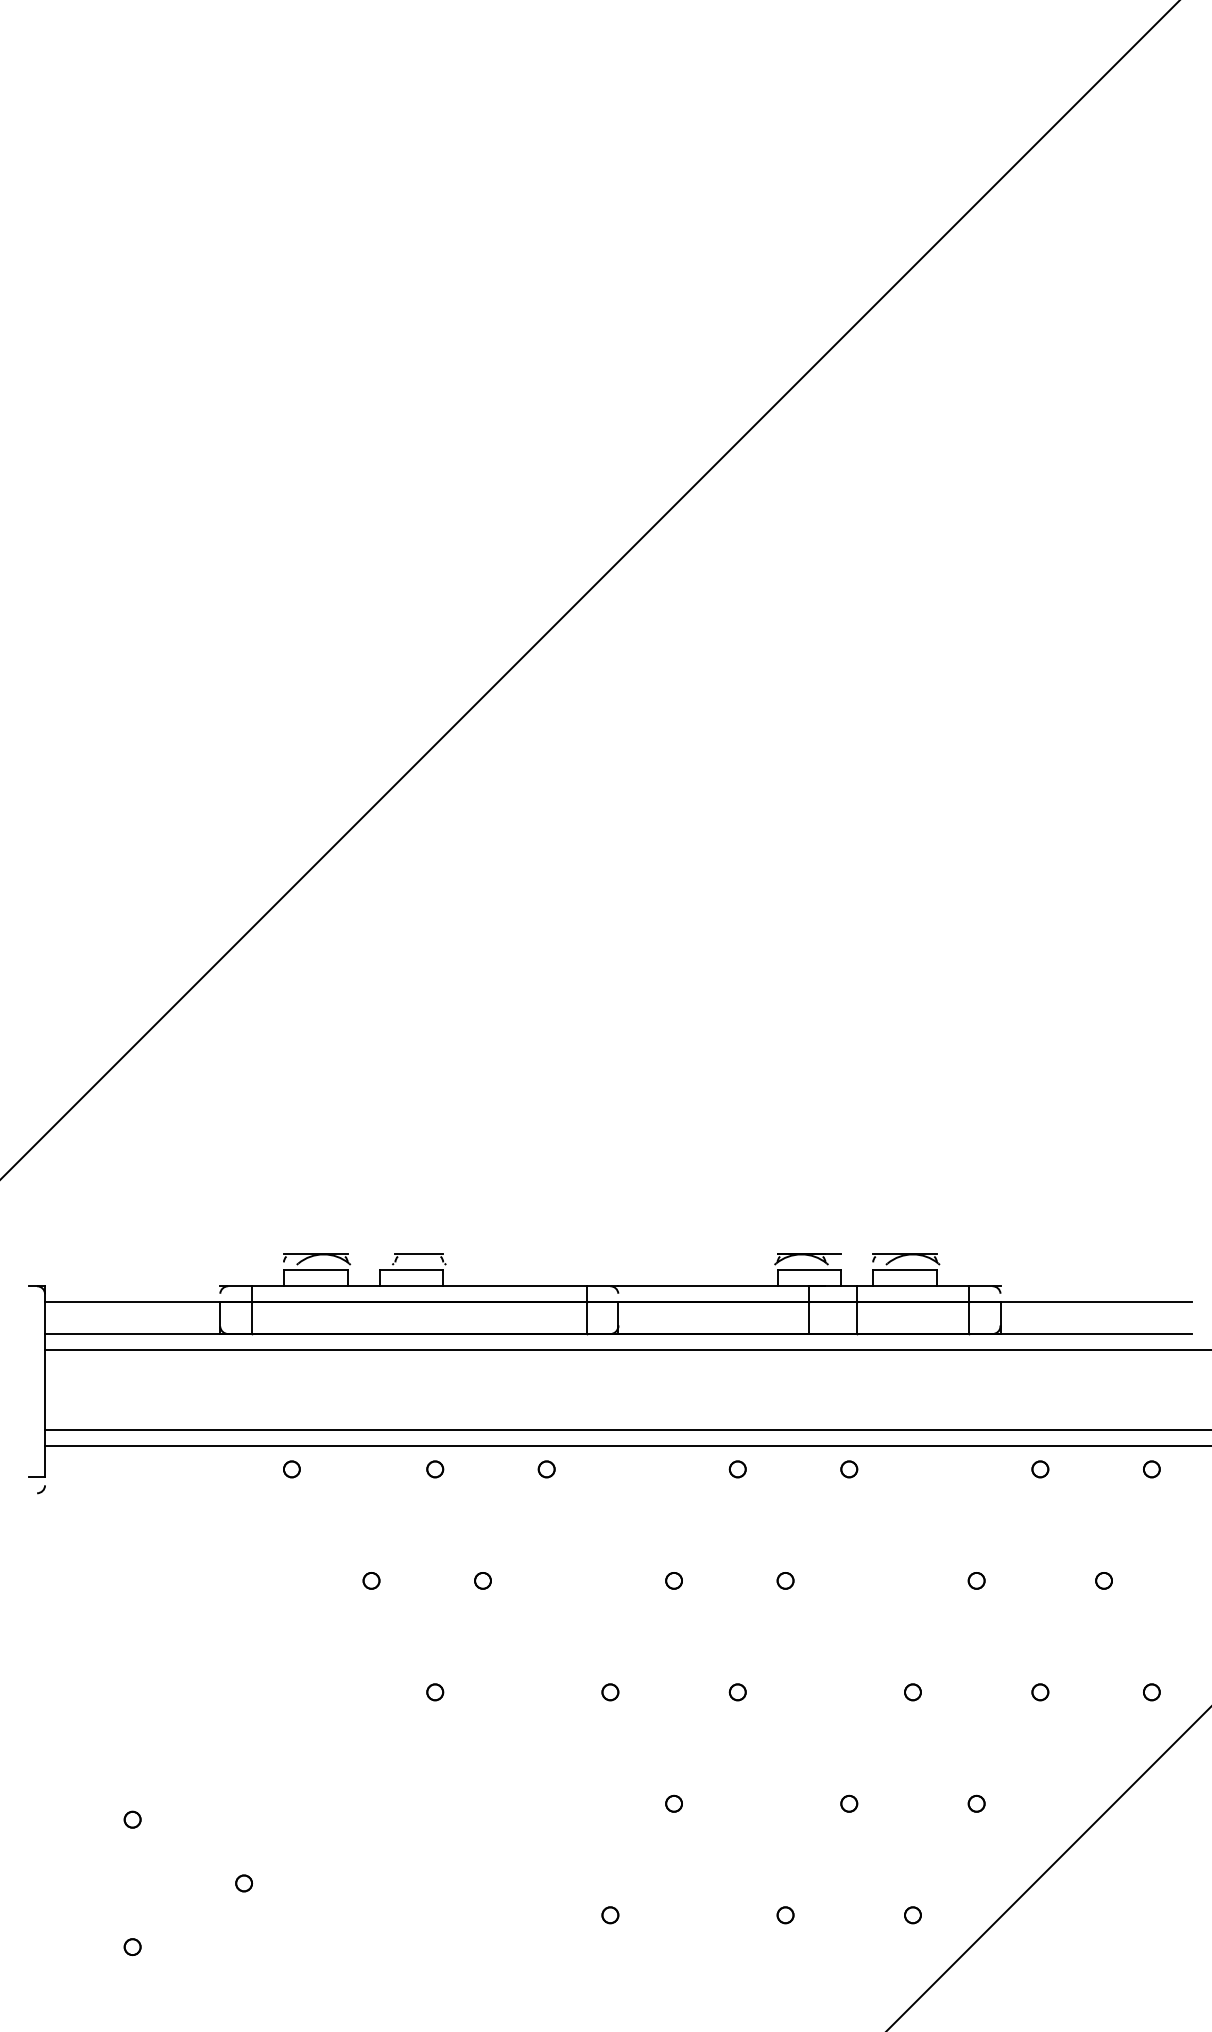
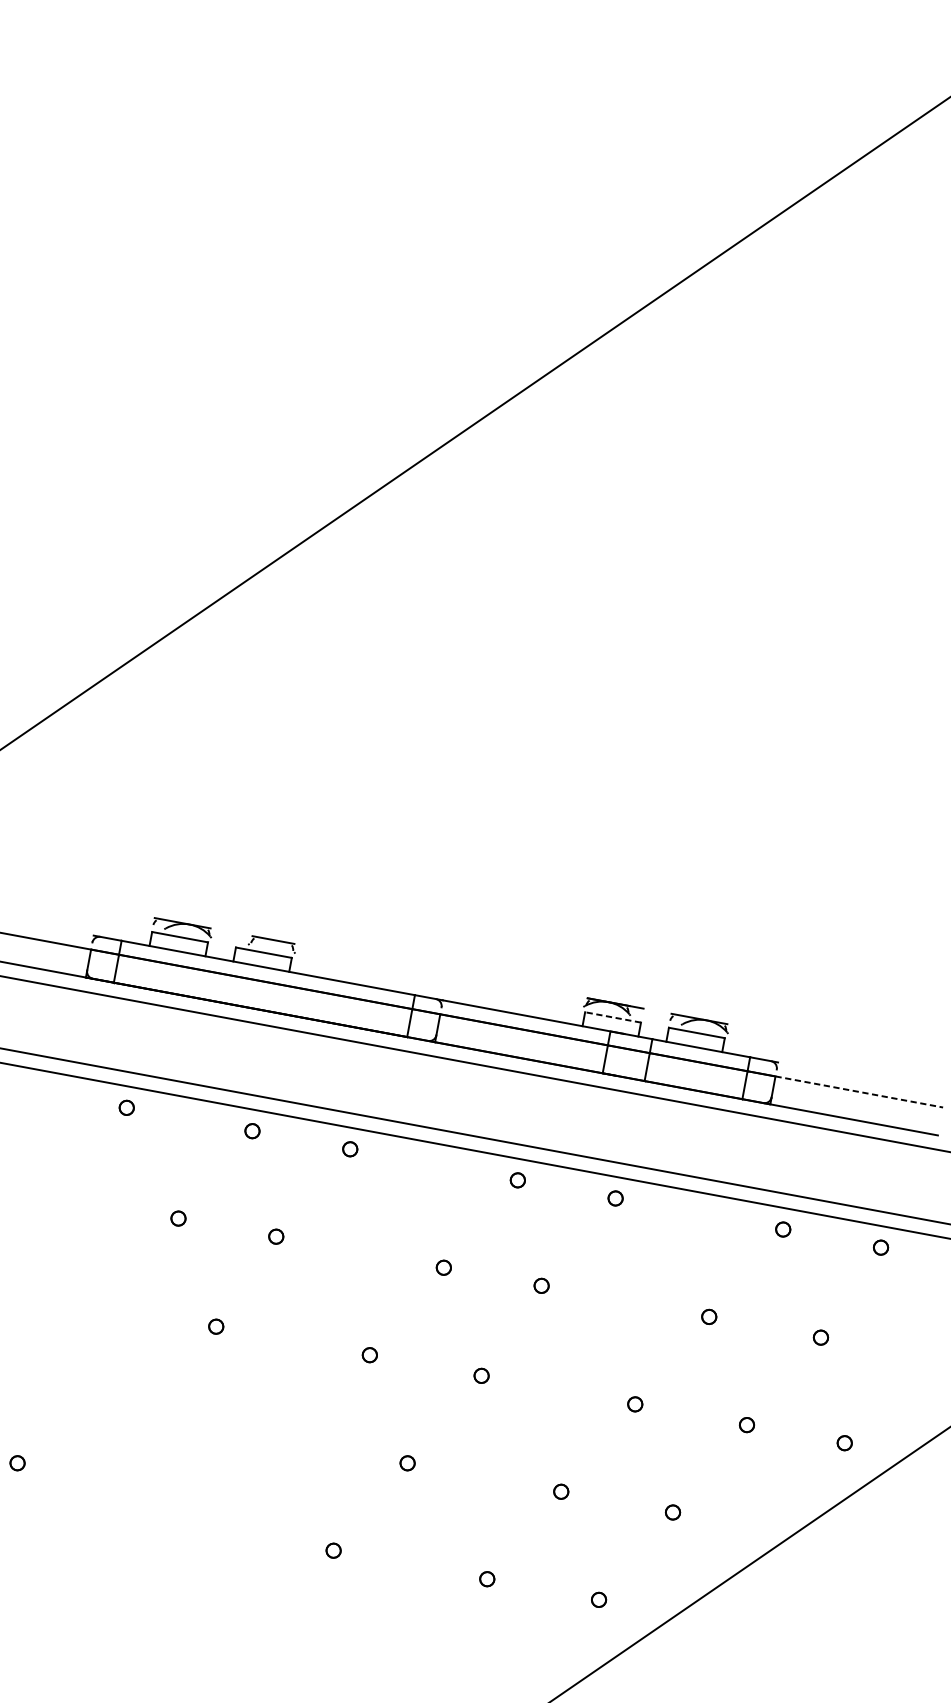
line: (809, 1270) -> (613, 1017), solid -> dashed
line: (1096, 1302) -> (859, 1092), solid -> dashed

